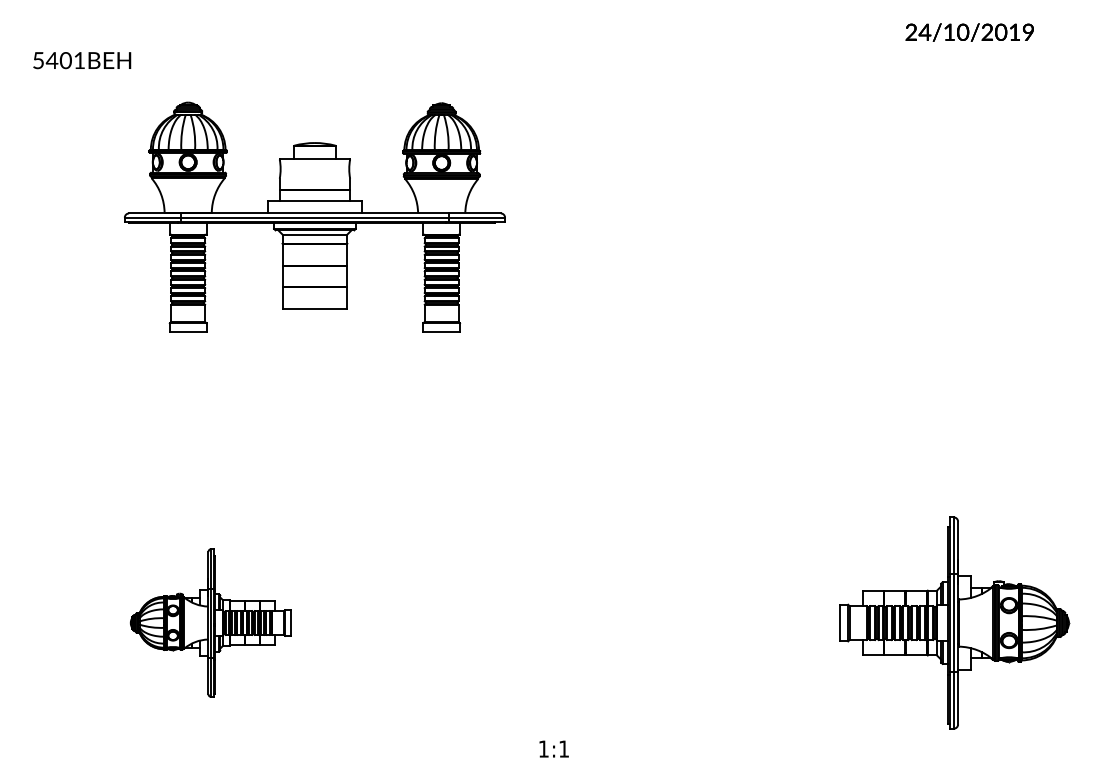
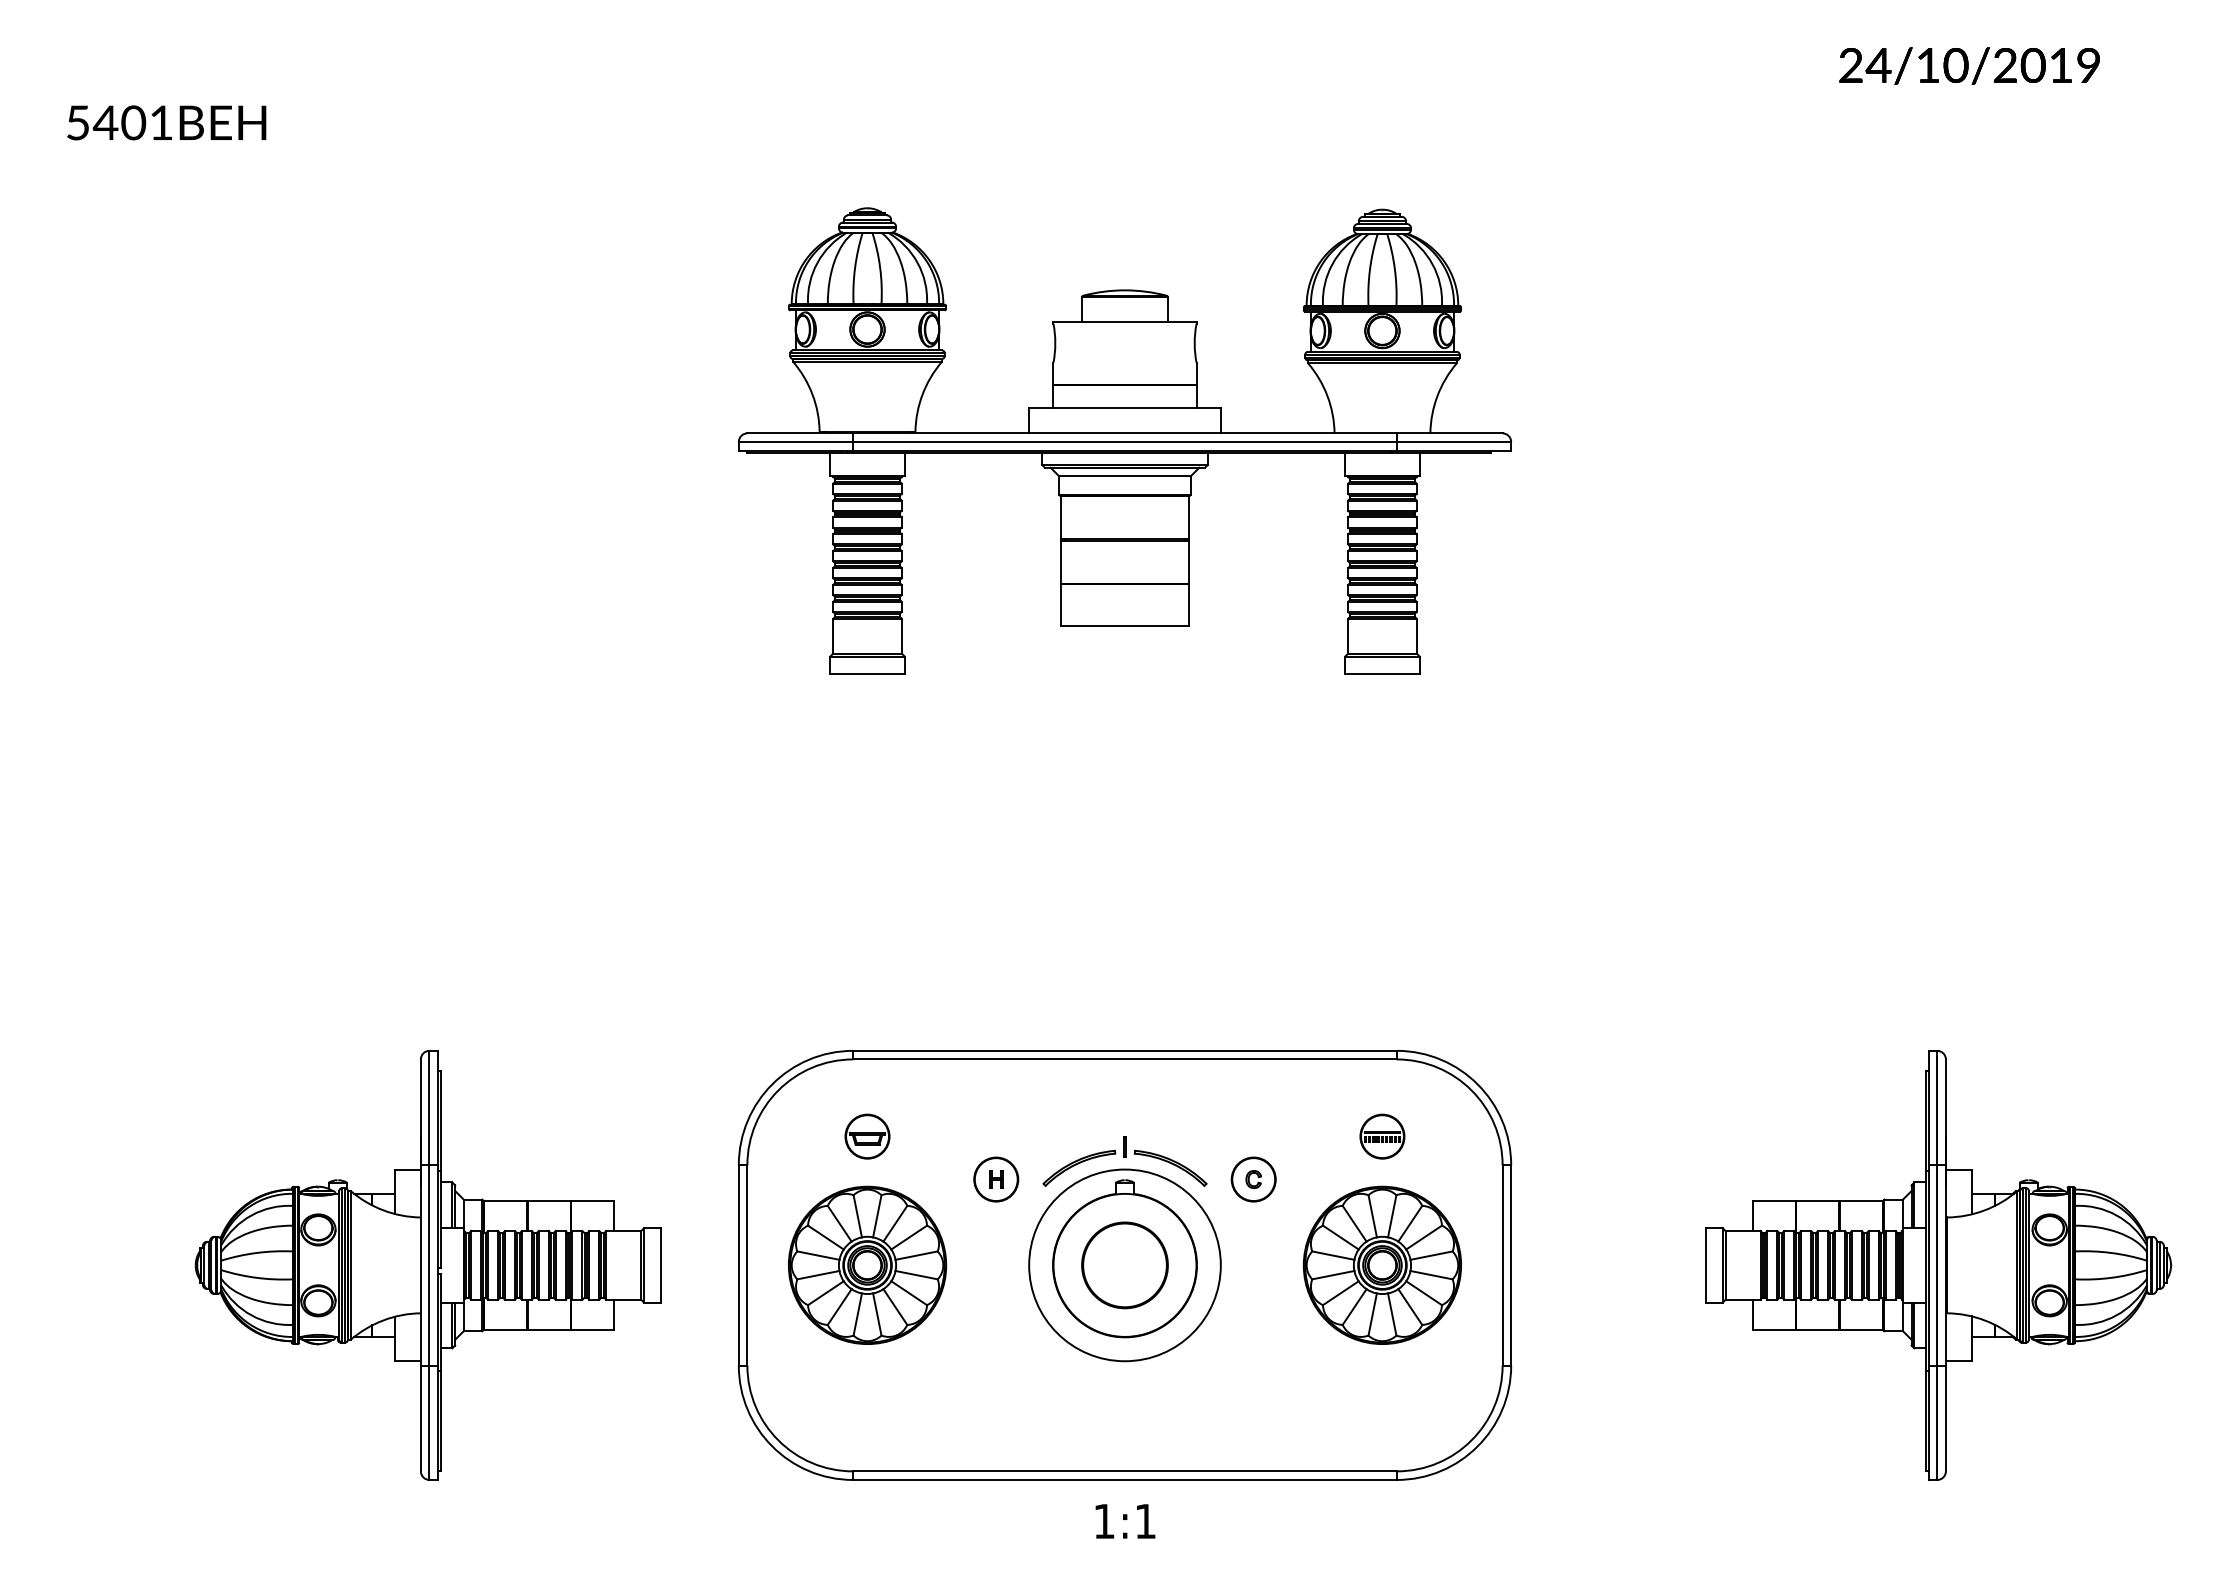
part: (314, 216) -> (1124, 439), moved
part: (210, 622) -> (427, 1264), size x1.43
part: (553, 622) -> (1124, 1264), added

